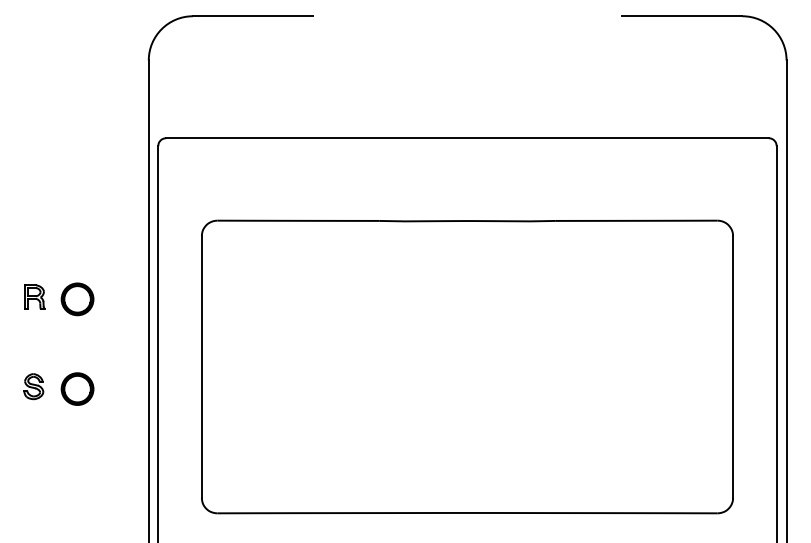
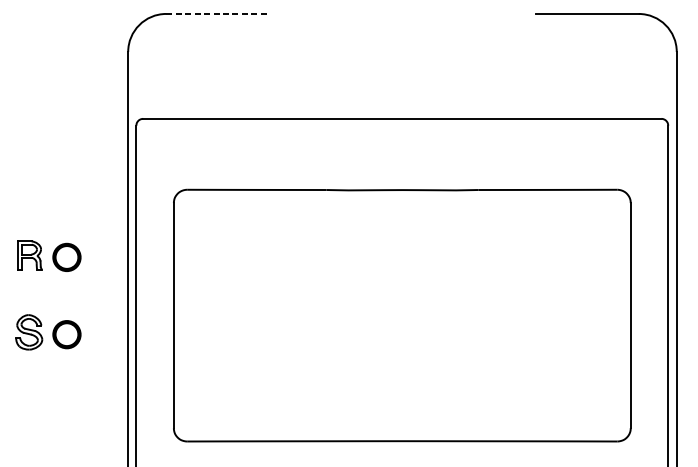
line: (252, 16) -> (217, 14), solid -> dashed
part: (34, 296) -> (29, 255), size x1.4
part: (33, 386) -> (29, 332), size x1.6

